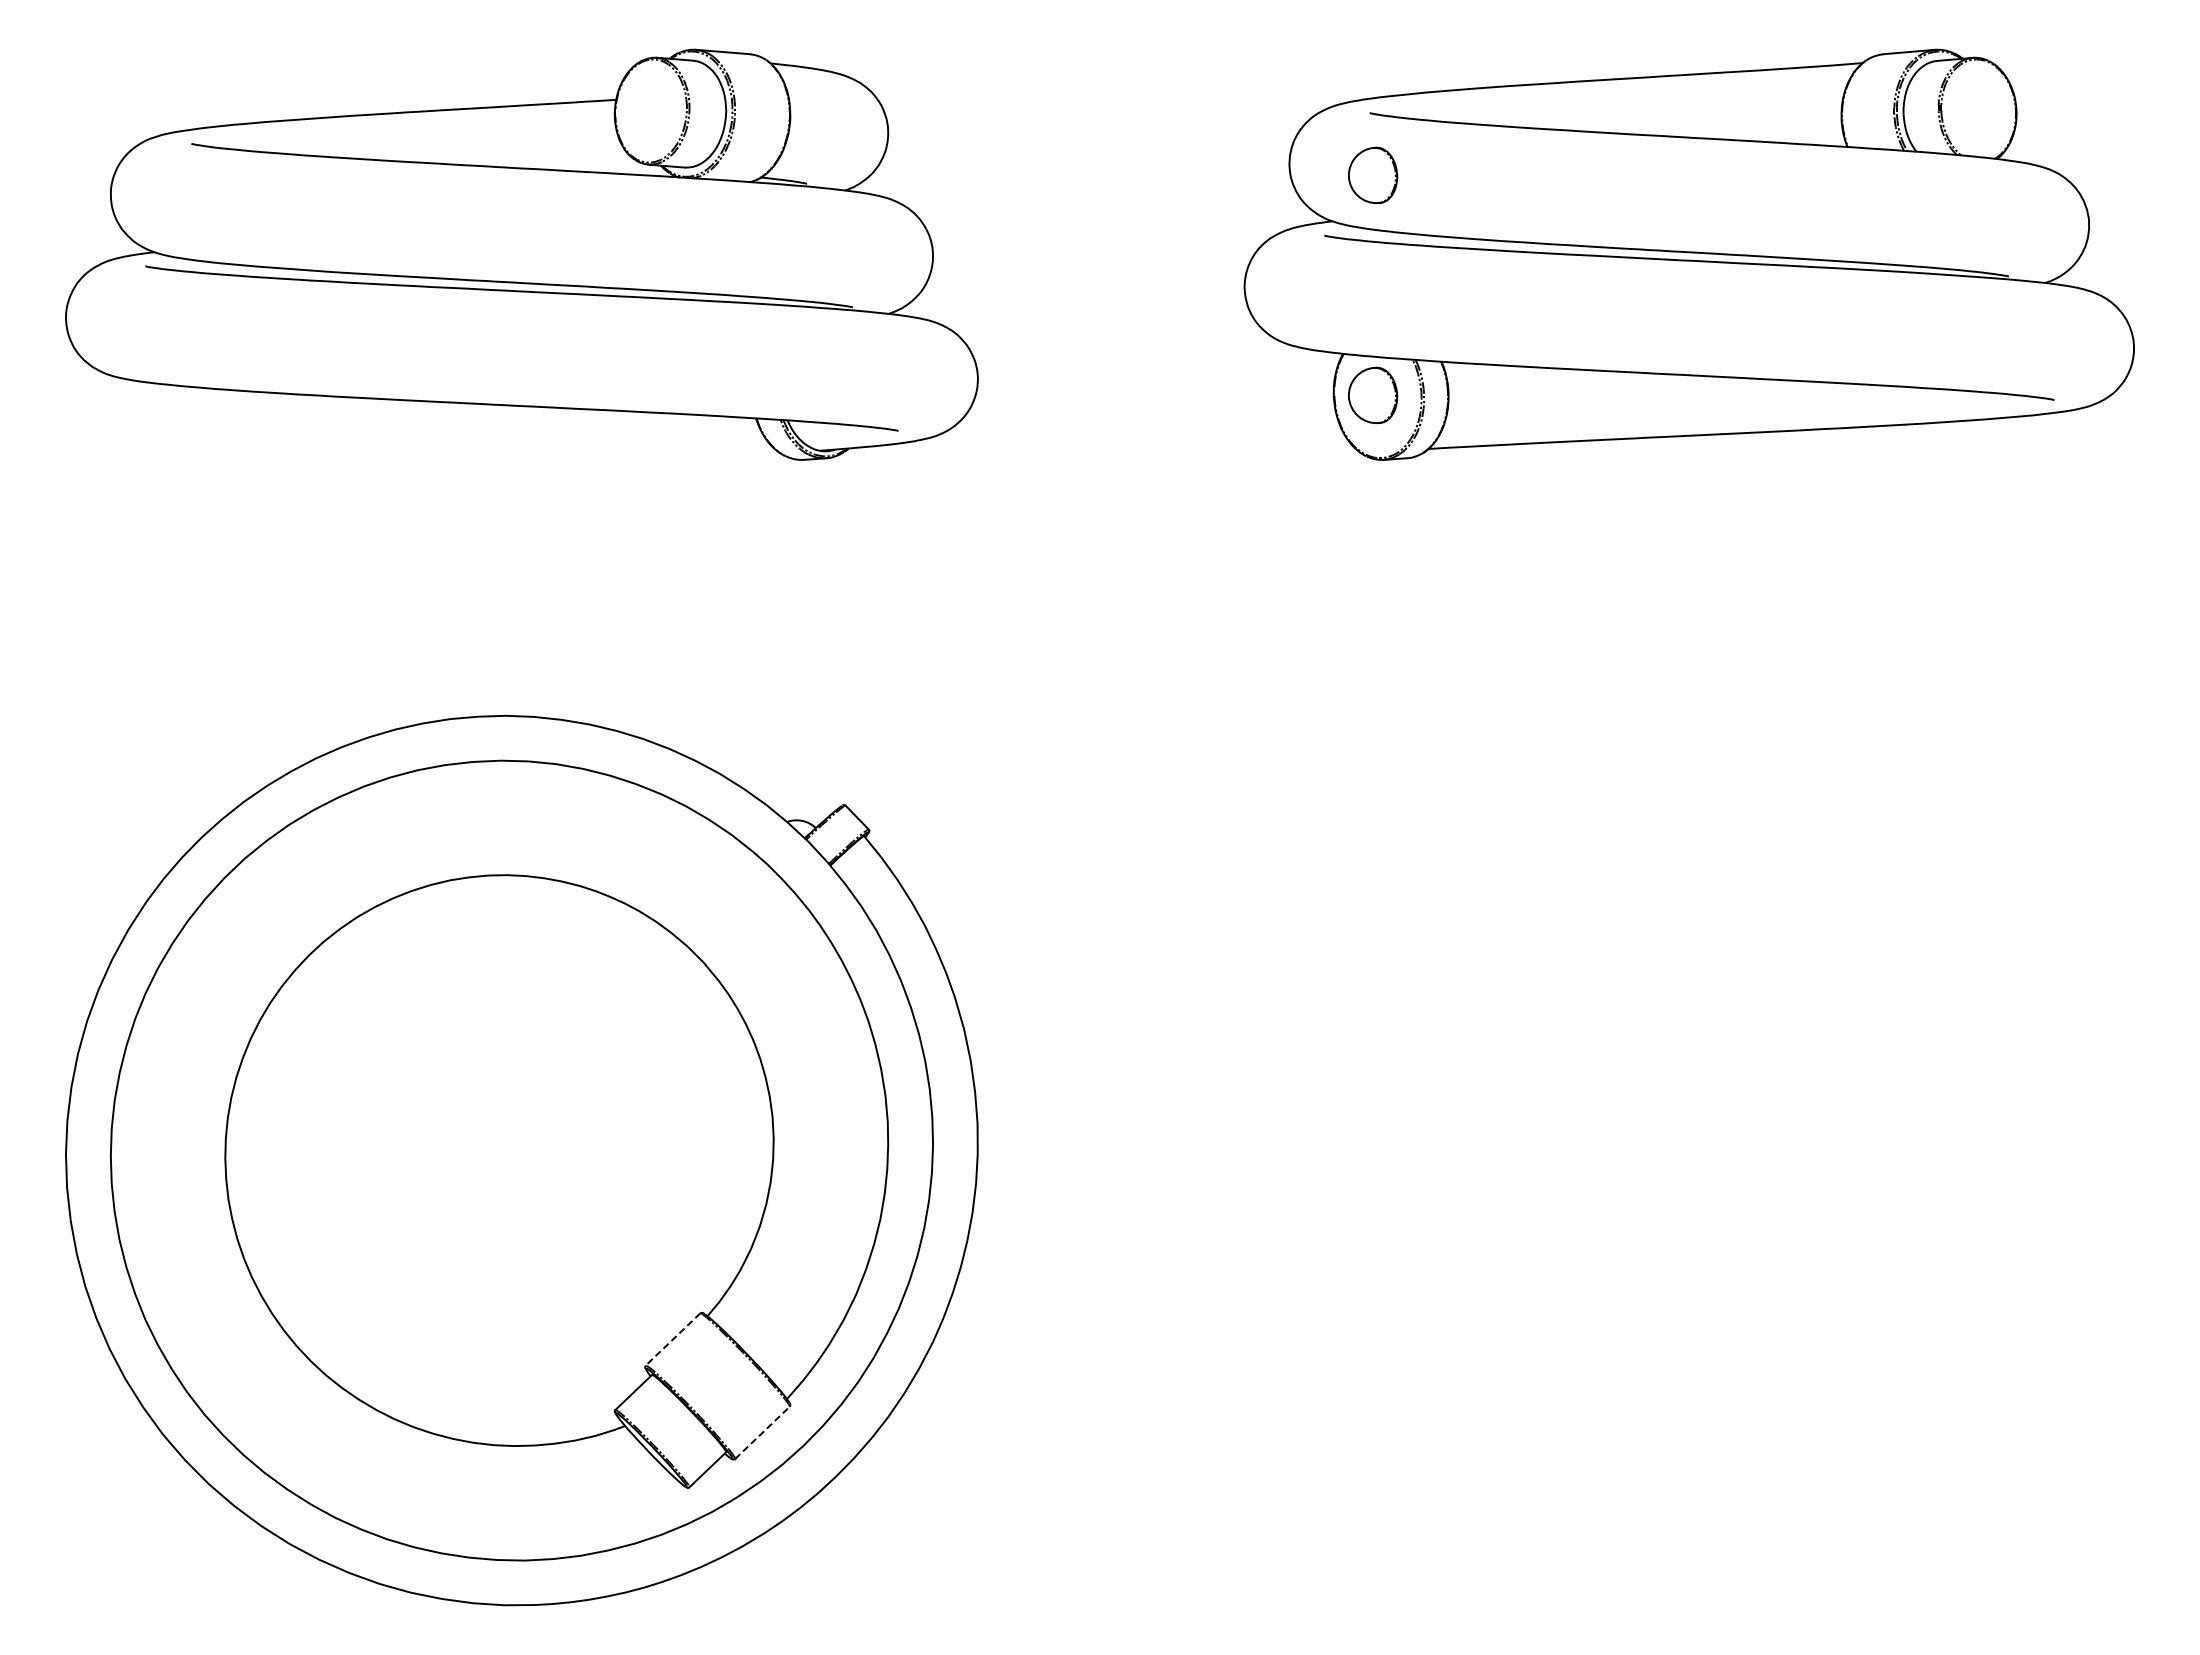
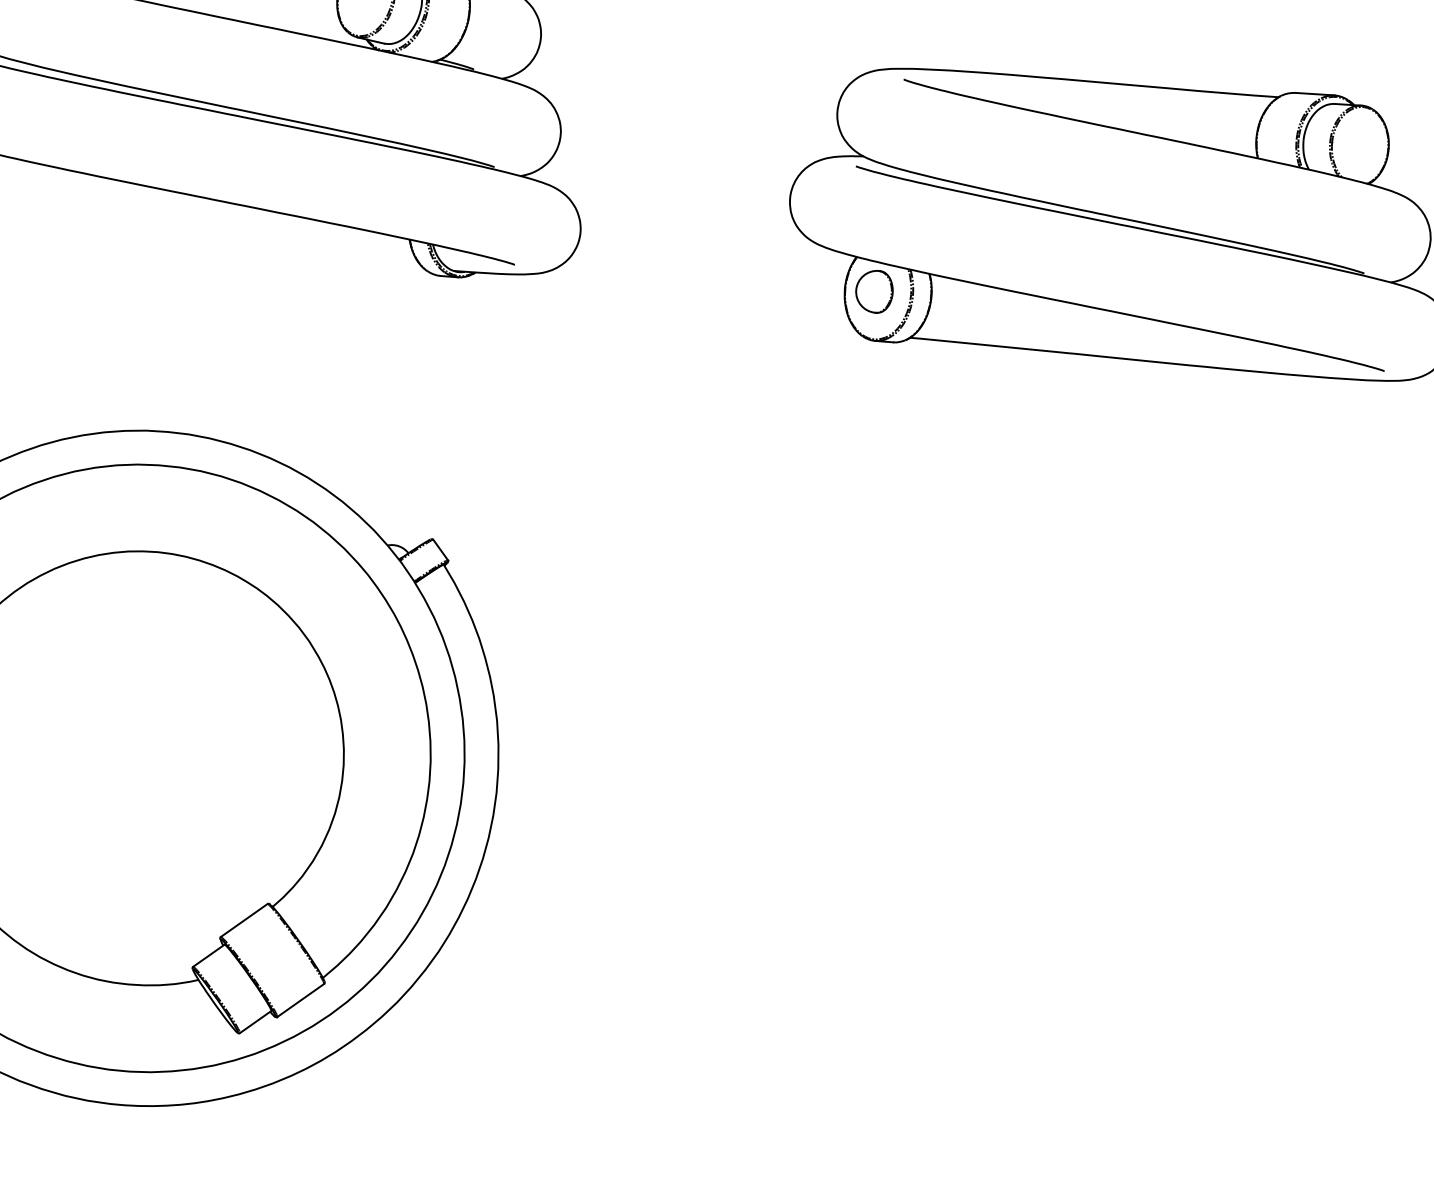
part: (1373, 175) -> (899, 126), removed
line: (673, 1339) -> (244, 920), dashed -> solid
line: (762, 1432) -> (300, 1000), dashed -> solid

